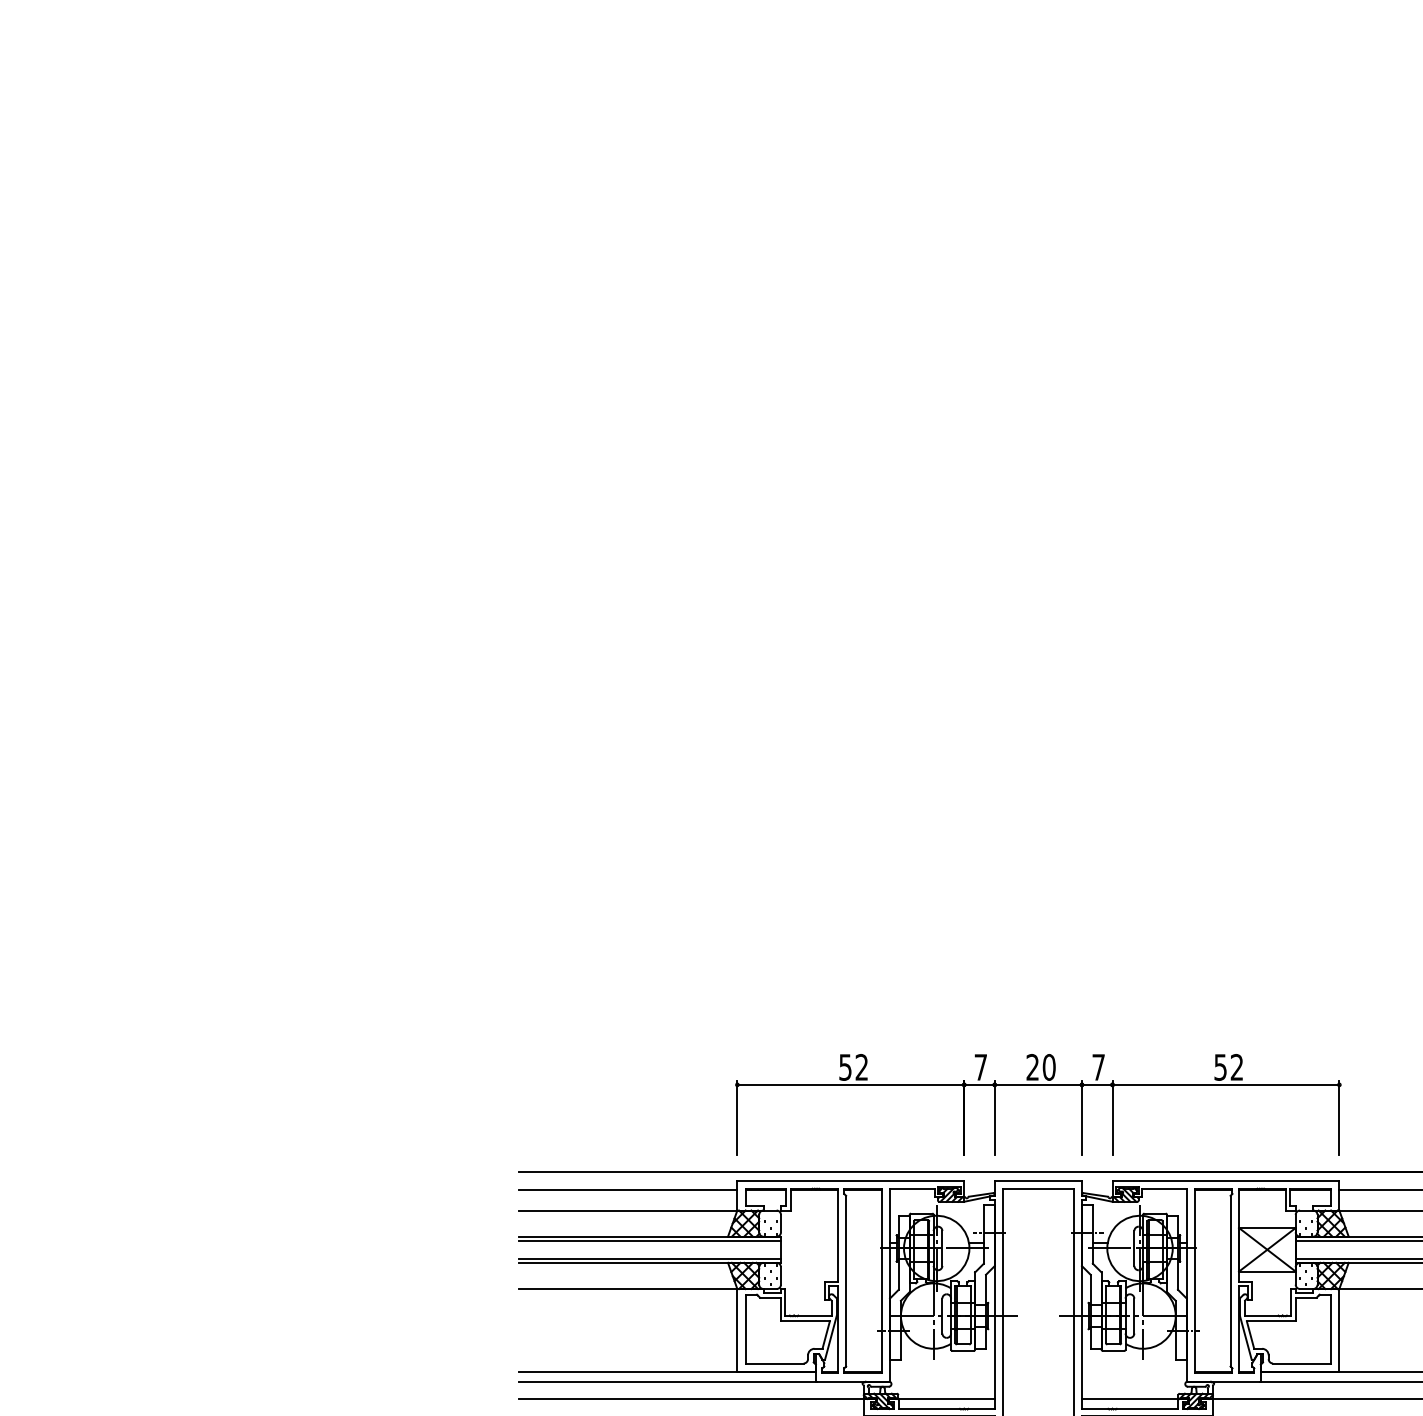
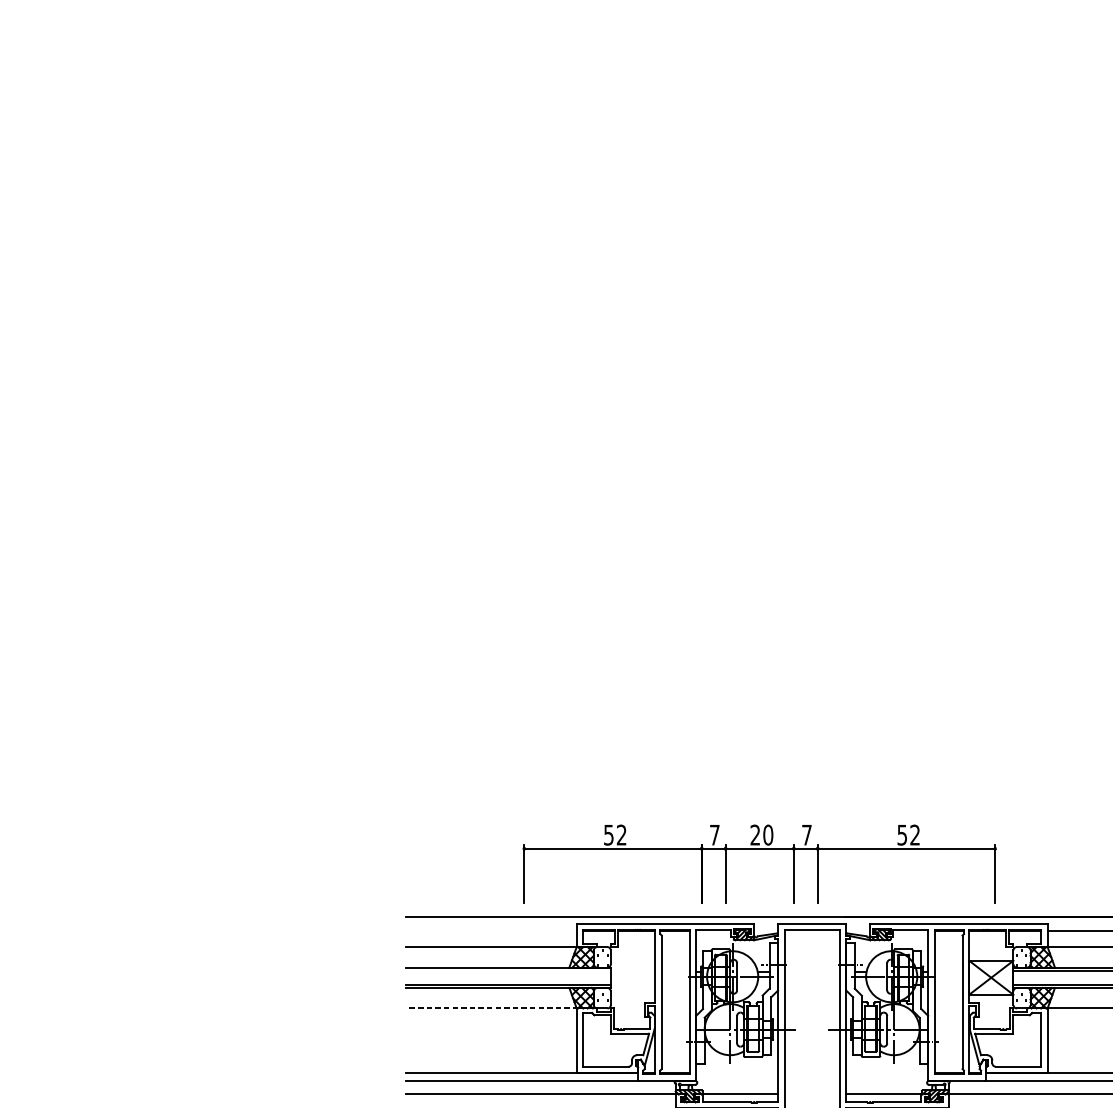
part: (1038, 1085) -> (759, 849), moved
line: (628, 1190) -> (491, 931), removed
line: (649, 1241) -> (508, 971), removed
line: (628, 1289) -> (491, 1008), solid -> dashed

